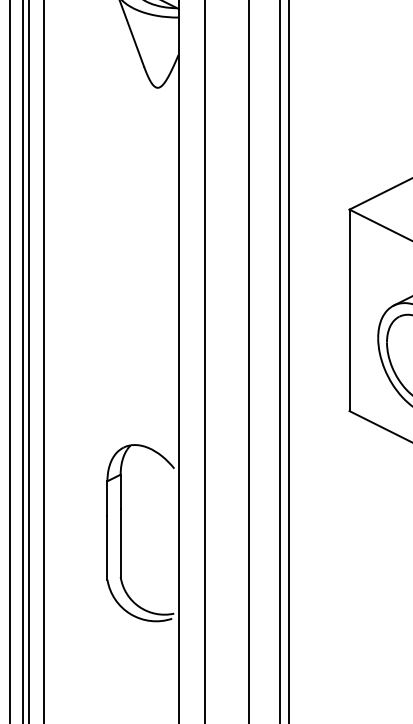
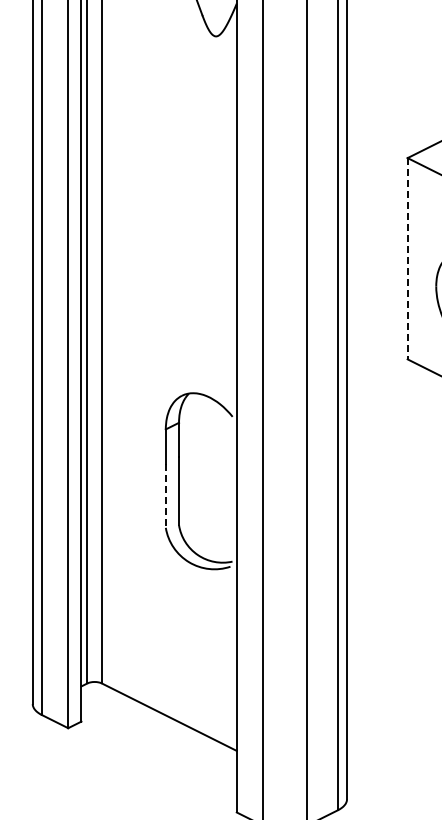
line: (349, 310) -> (407, 258), solid -> dashed
line: (107, 548) -> (165, 496), solid -> dashed

